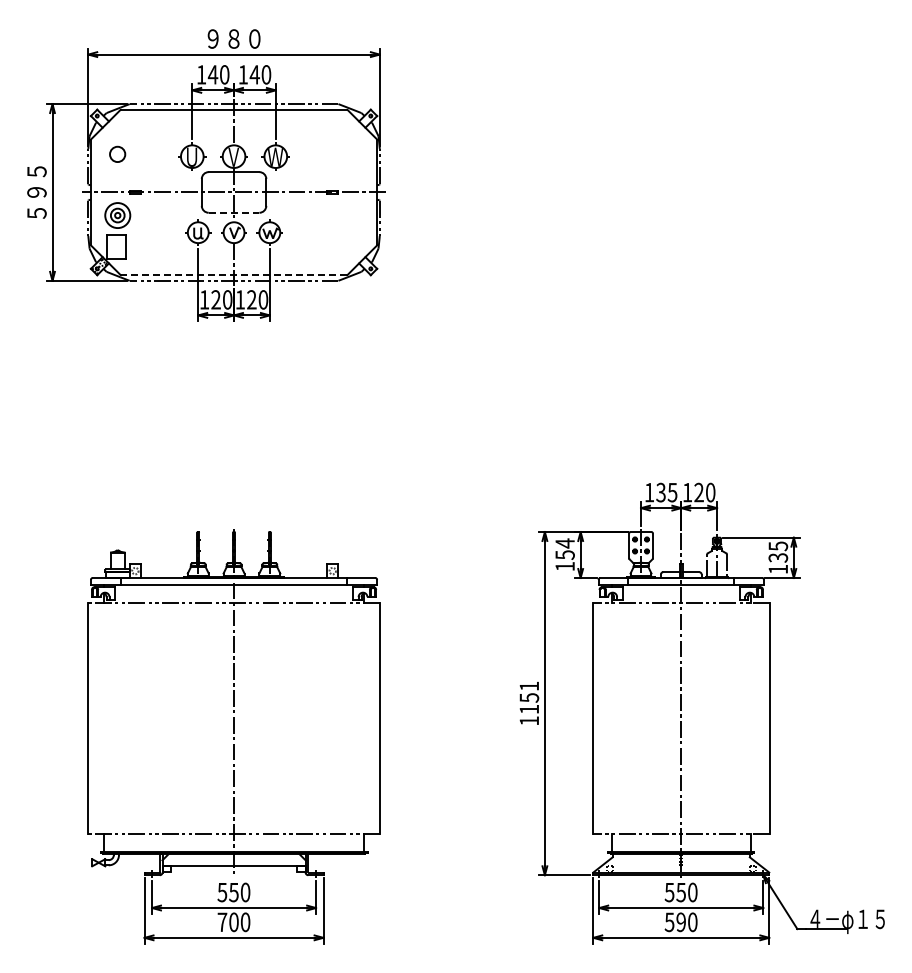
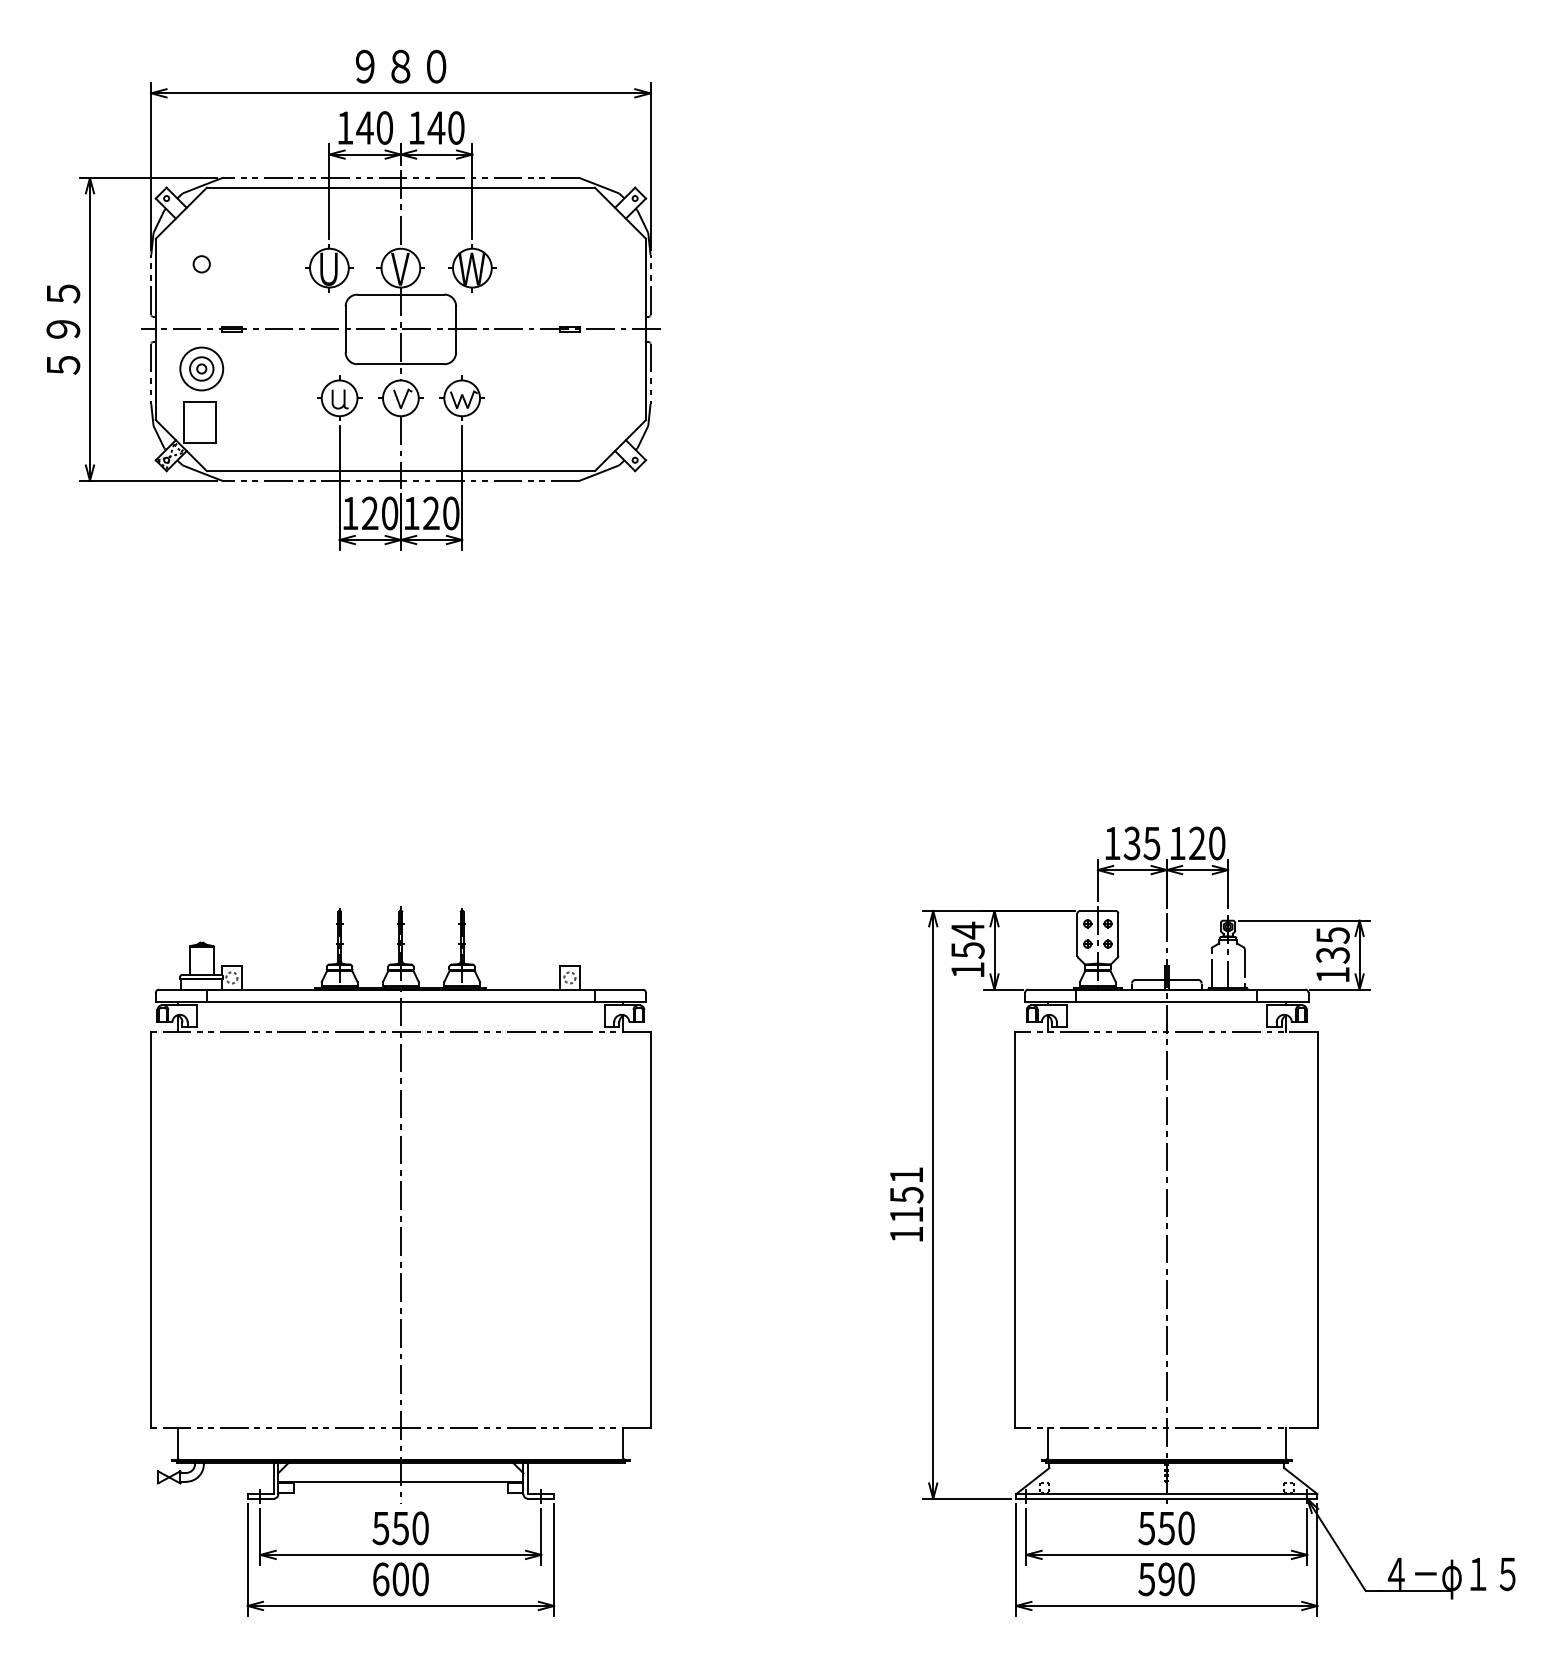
circle: (117, 154) -> (201, 264), size x0.62
line: (234, 212) -> (401, 363), dashed -> solid
line: (233, 275) -> (399, 471), dashed -> solid
text: (222, 922) -> (381, 1579), 700 -> 600

